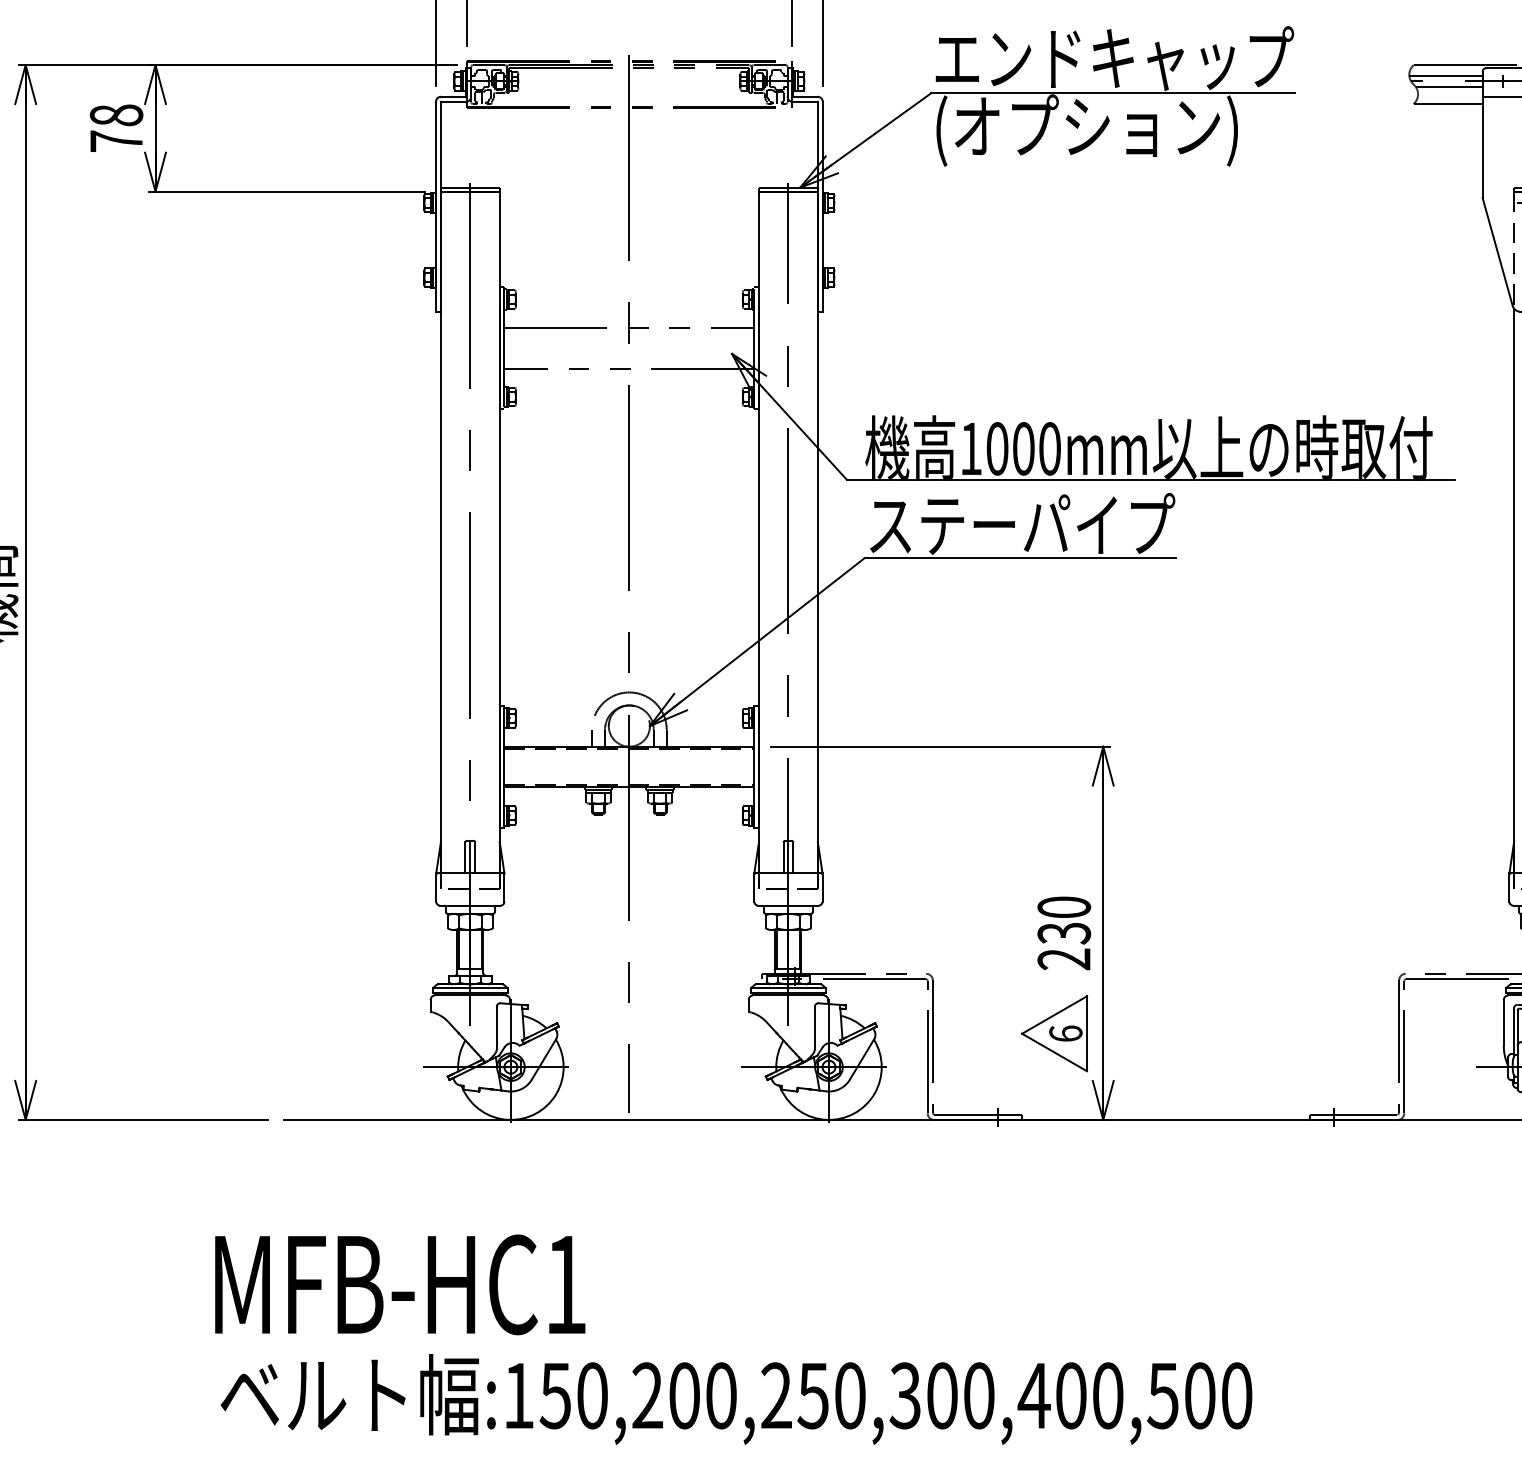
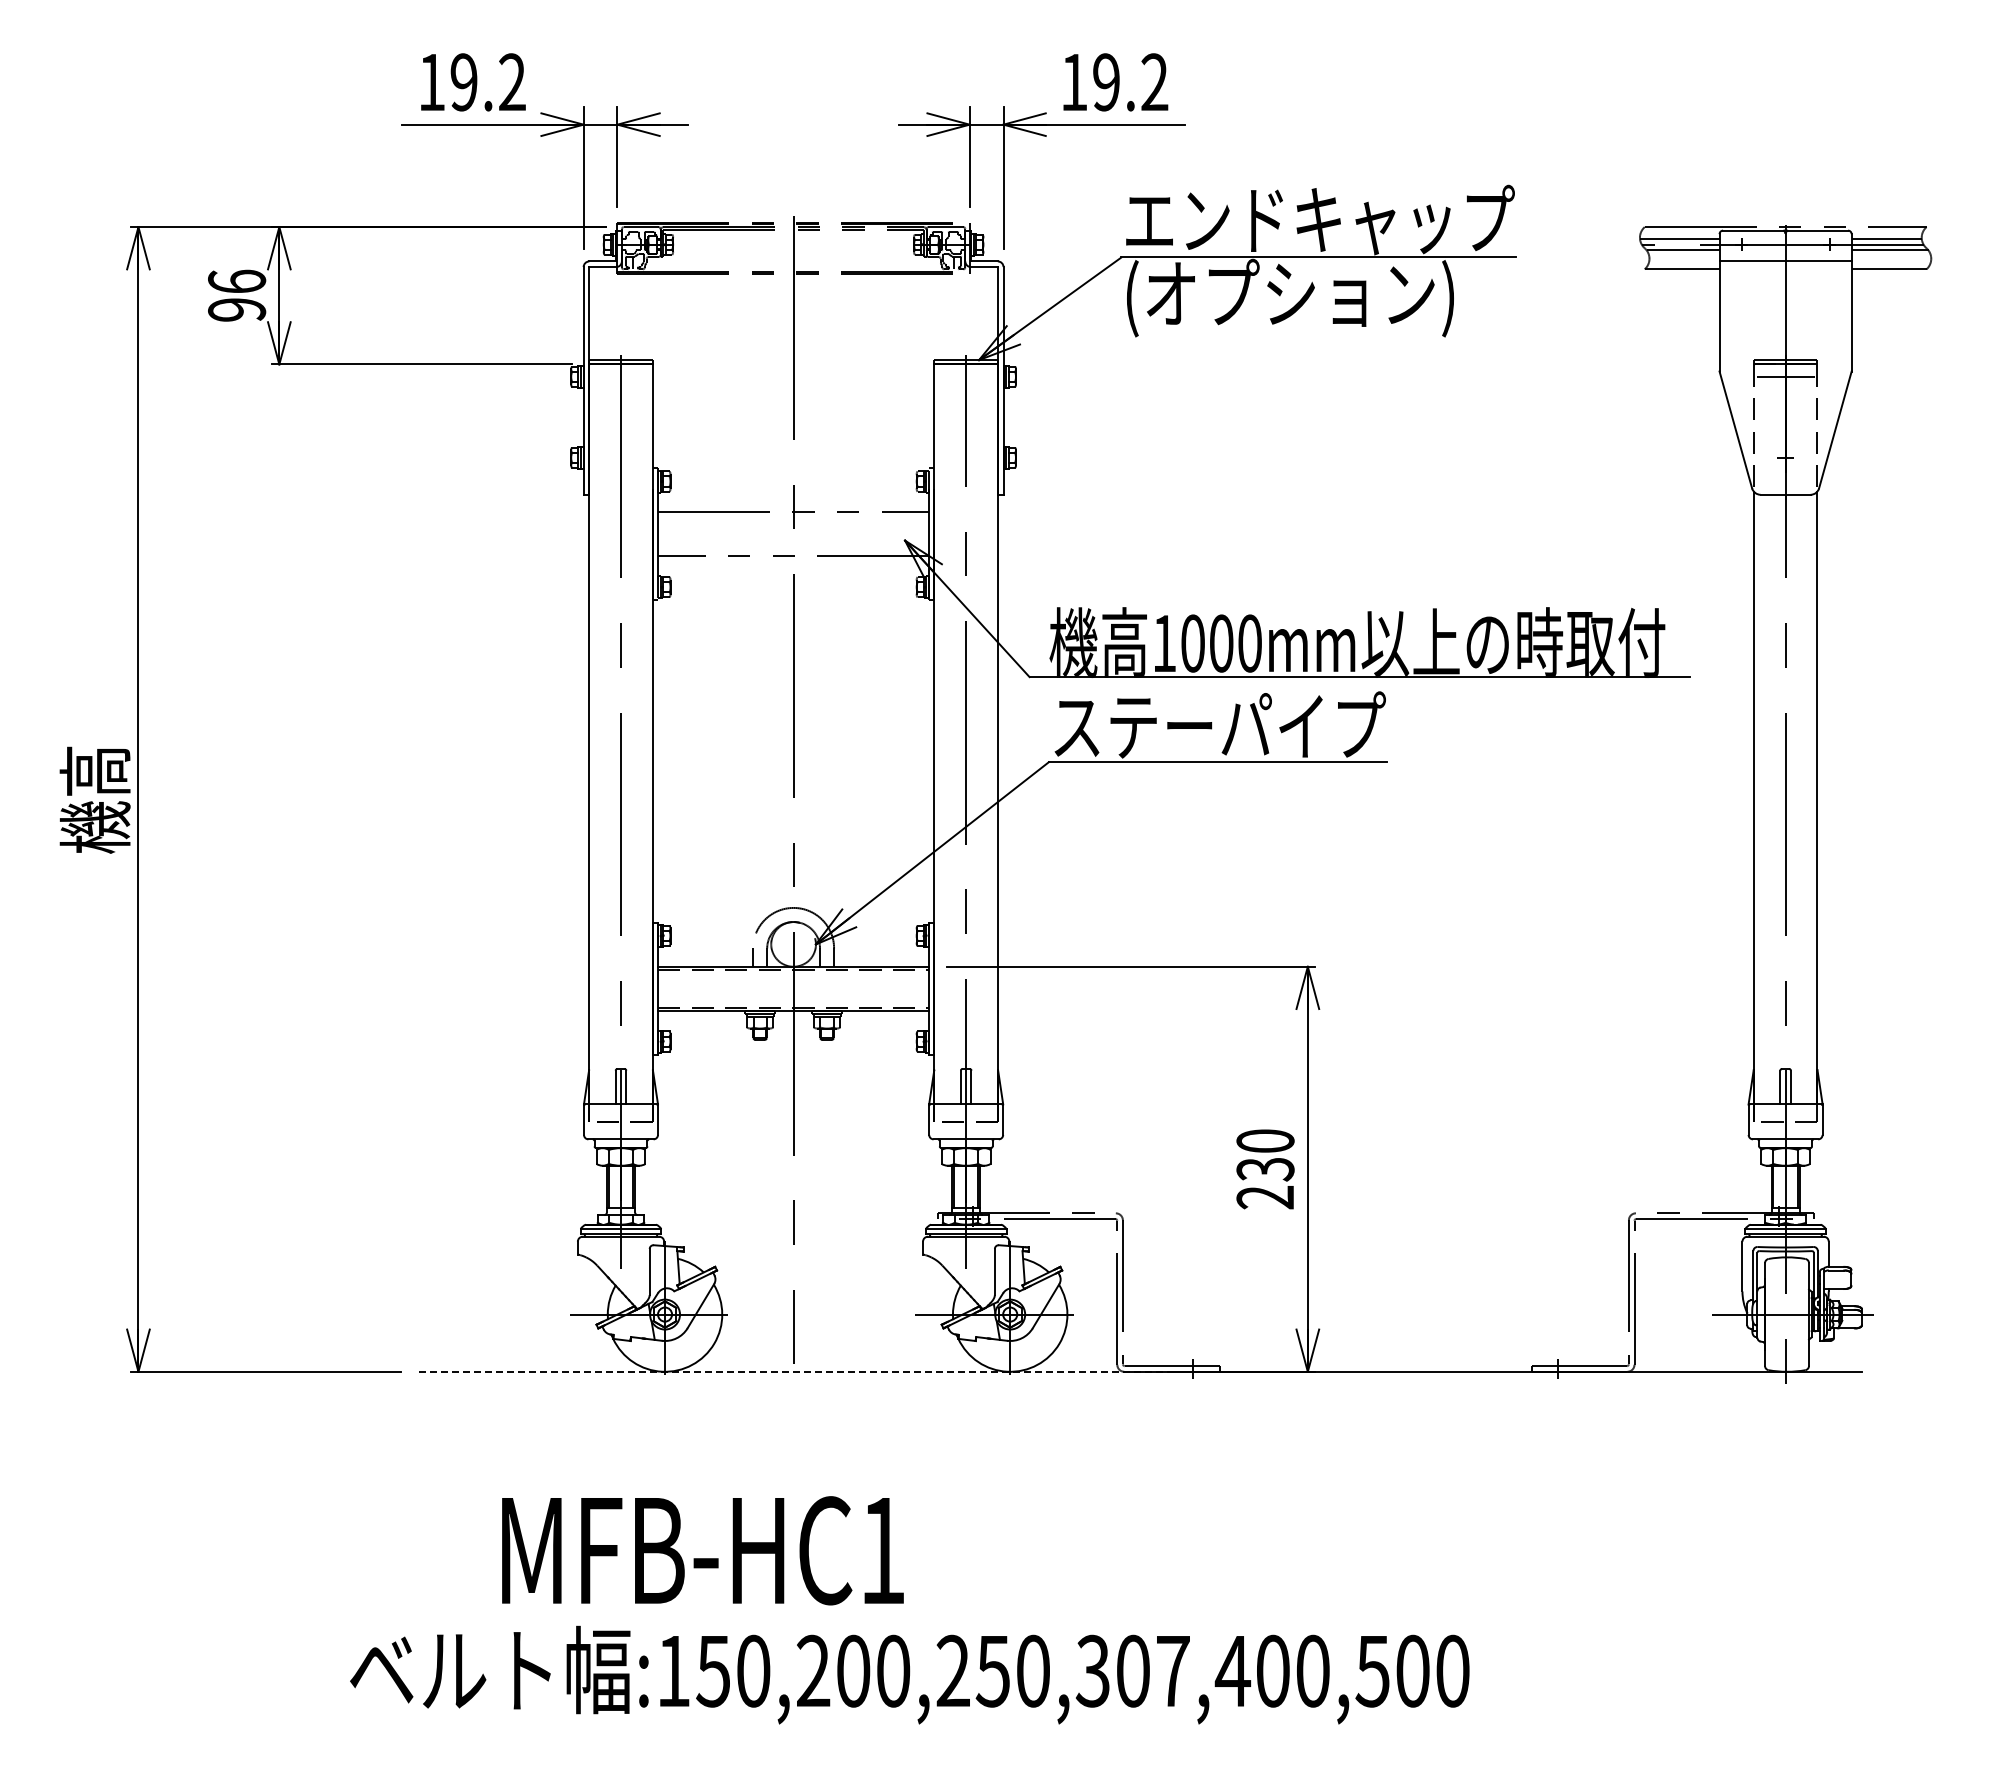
text: (116, 128) -> (237, 295), 78 -> 96
part: (1054, 1033) -> (1254, 1277), removed
line: (630, 1119) -> (794, 1371), solid -> dashed
text: (399, 1284) -> (702, 1550), moved
text: (979, 1395) -> (1173, 1670), :150,200,250,300,400,500 -> :150,200,250,307,400,500

